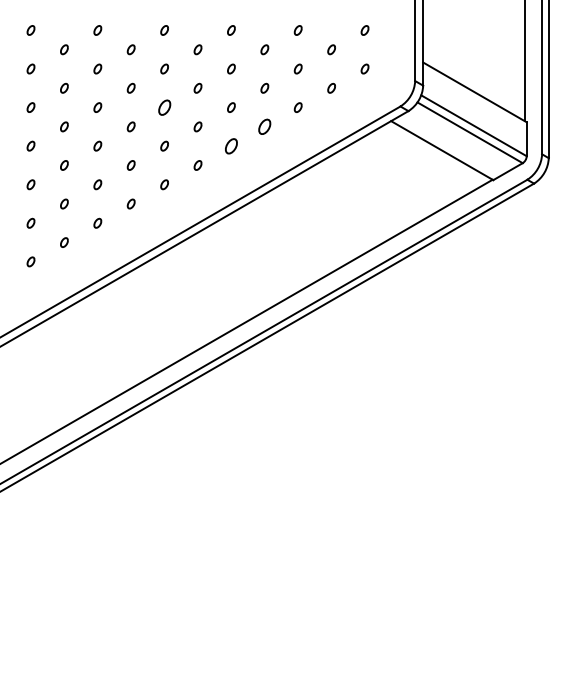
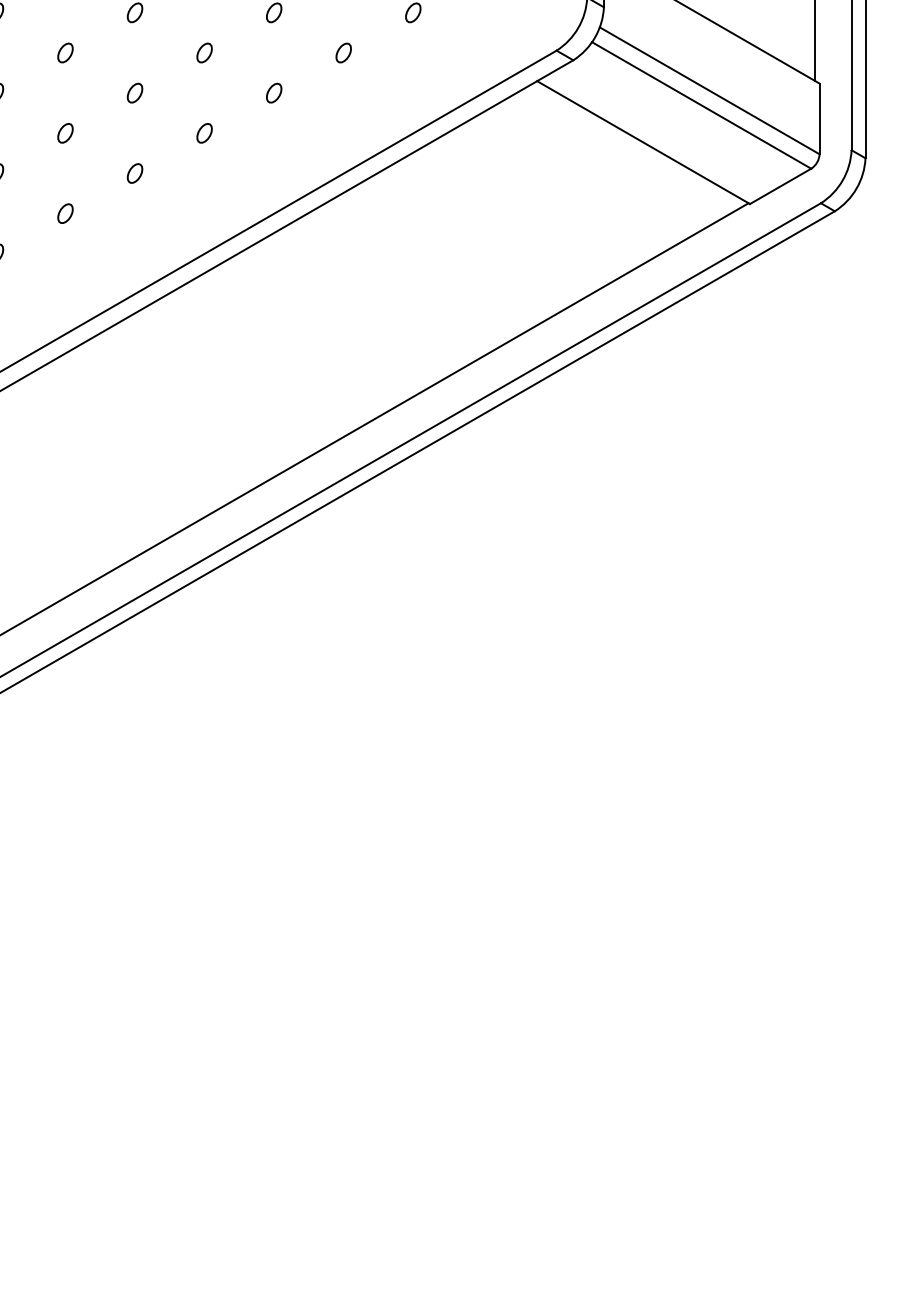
part: (164, 107) -> (65, 52), size x0.62
part: (264, 126) -> (273, 92), size x0.62
part: (231, 145) -> (204, 131), size x0.62

